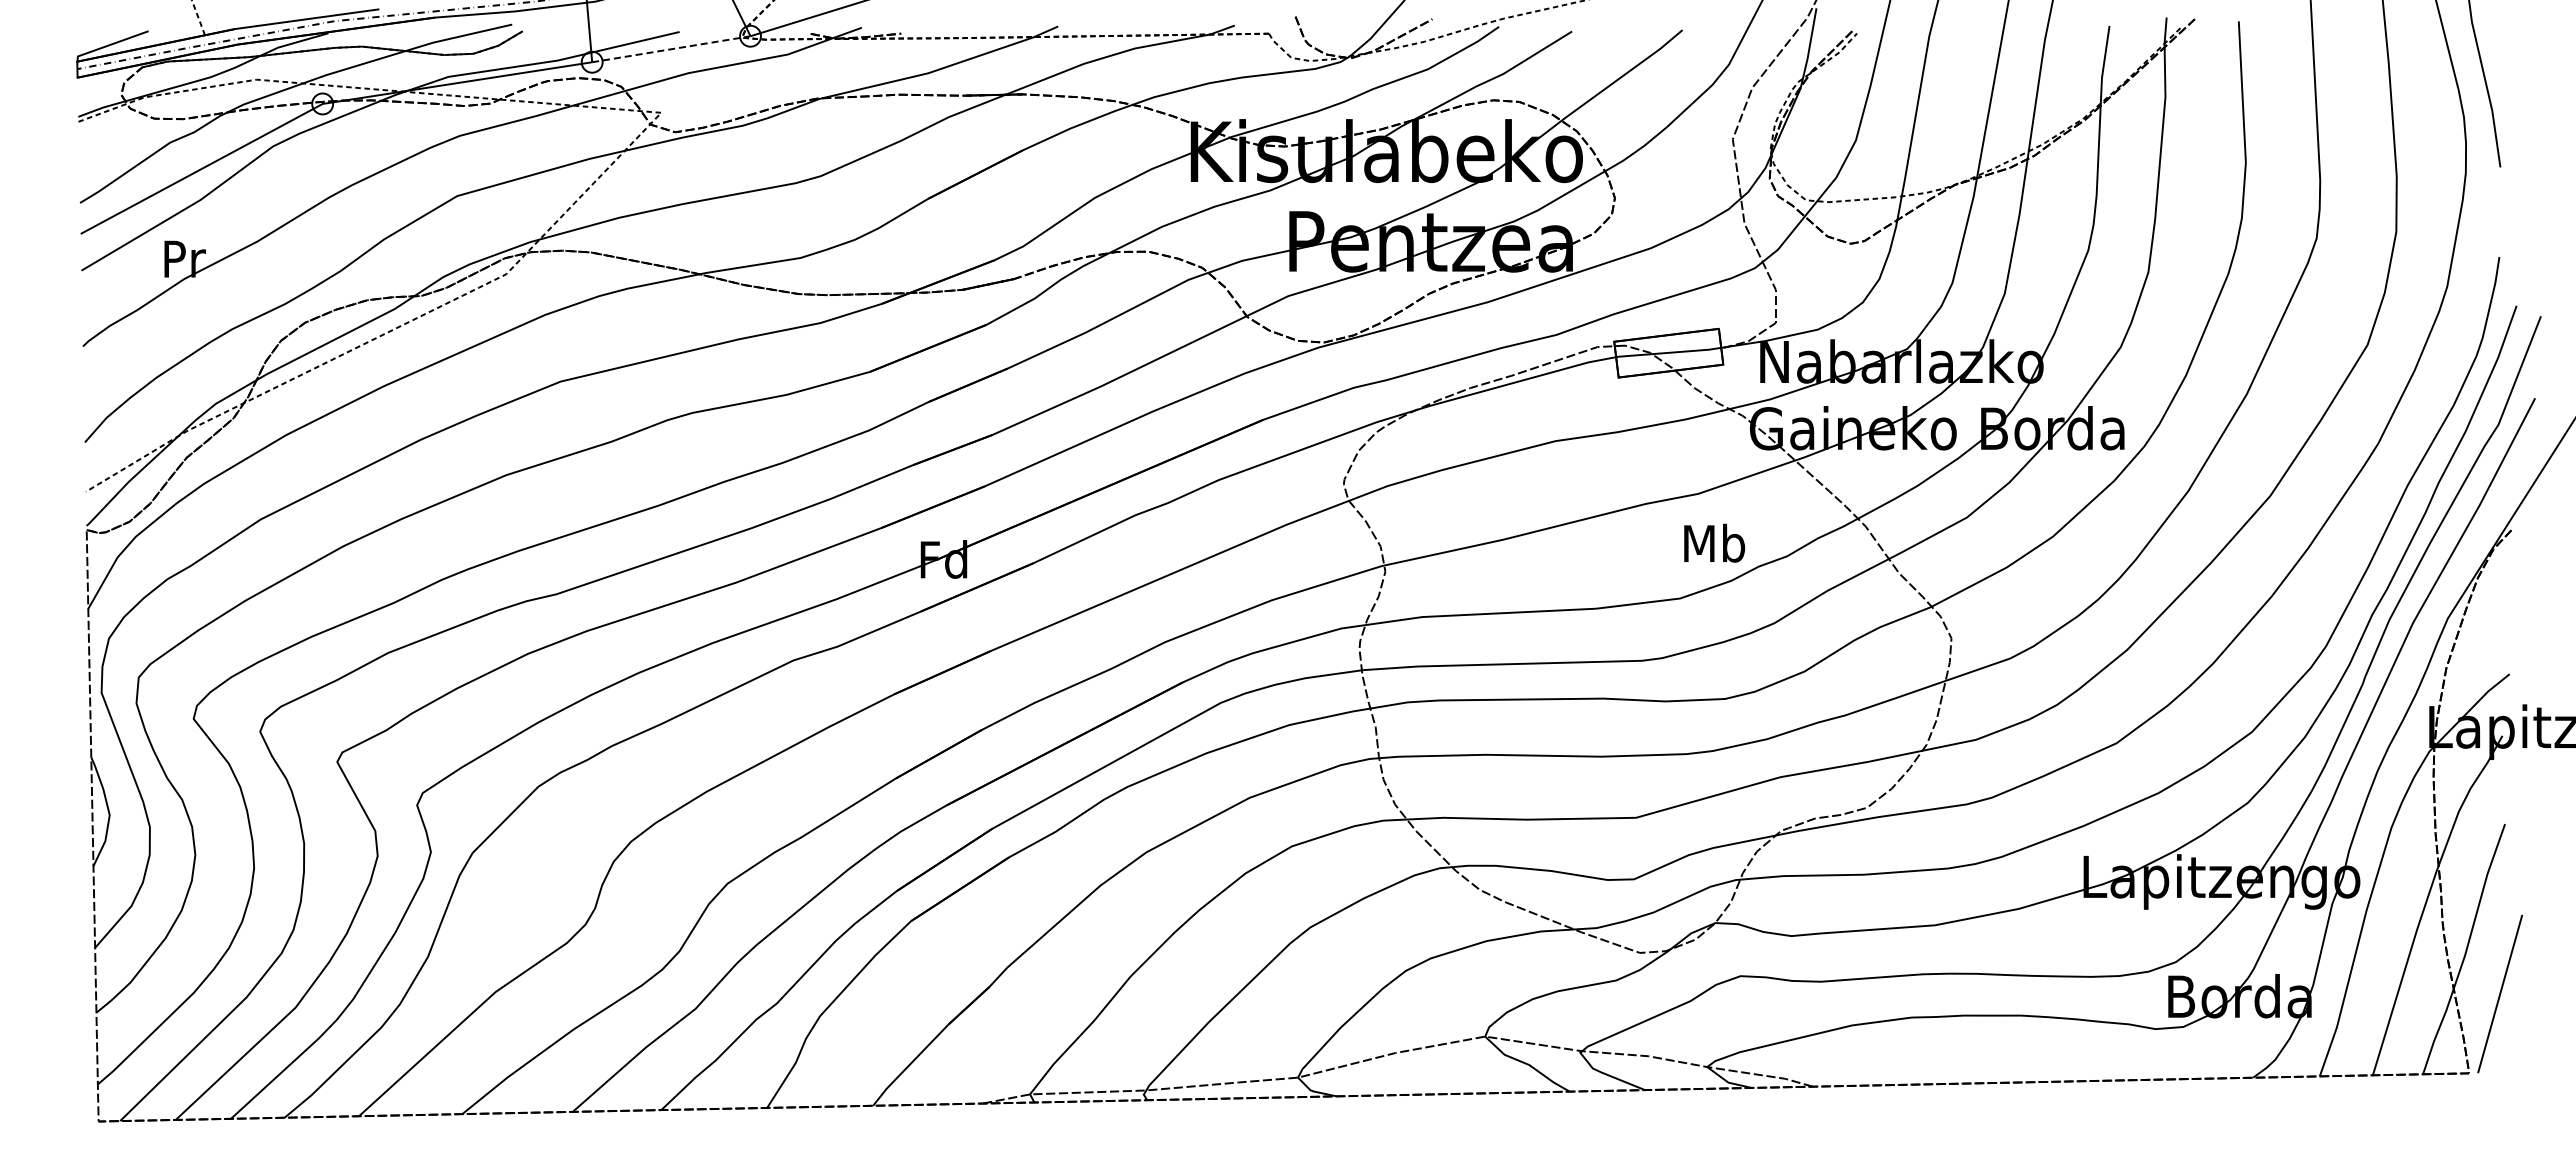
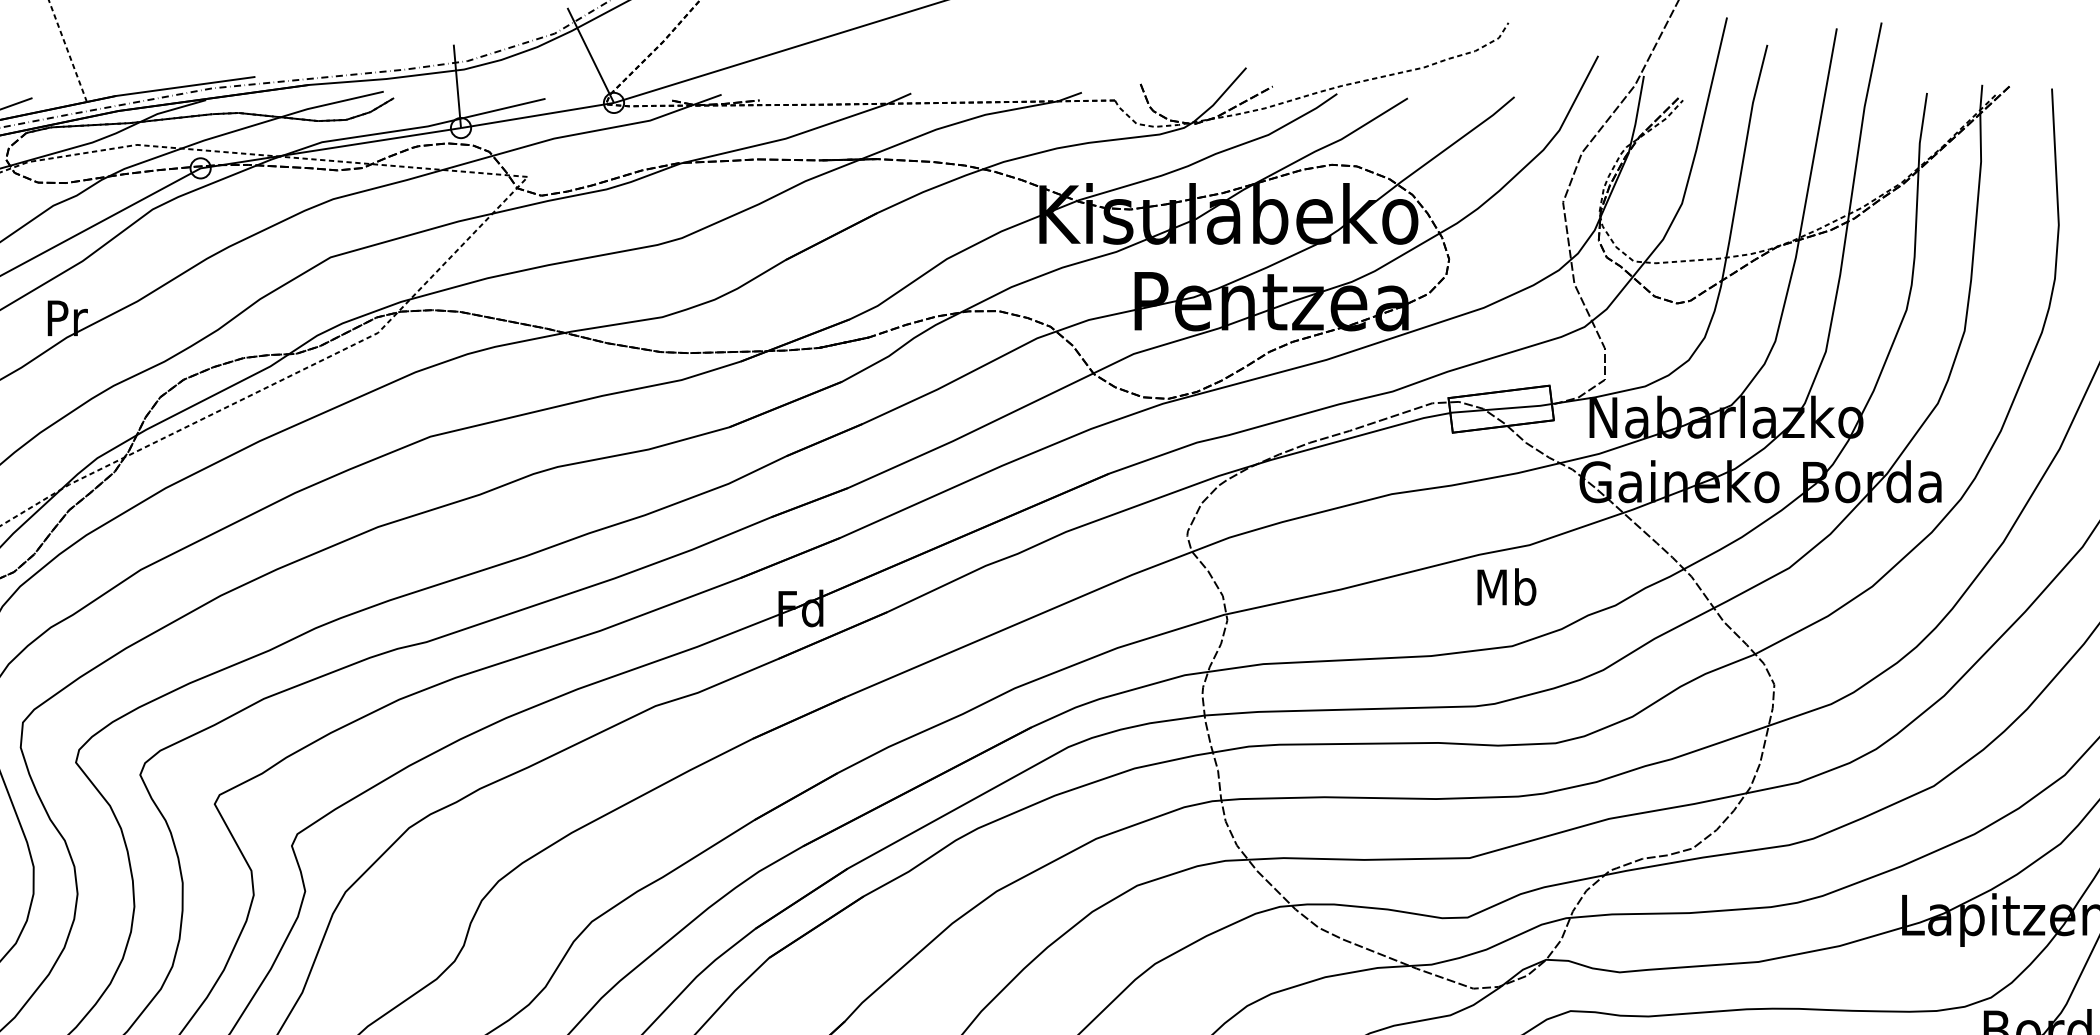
line: (671, 49) -> (537, 115), dashed -> solid
text: (1714, 542) -> (1506, 586), moved

